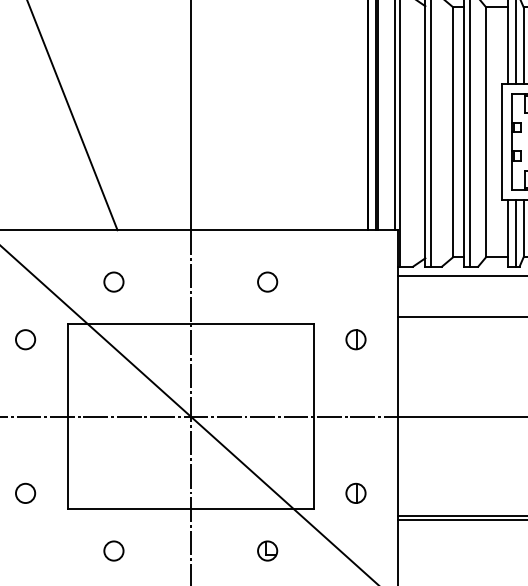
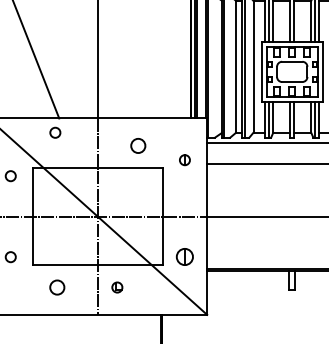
circle: (114, 281) -> (55, 132), moved
circle: (267, 281) -> (138, 145), size x1.4
part: (355, 340) -> (184, 160), moved
part: (355, 494) -> (184, 257), size x1.6
circle: (114, 550) -> (57, 287), size x1.4
part: (267, 550) -> (117, 287), moved

